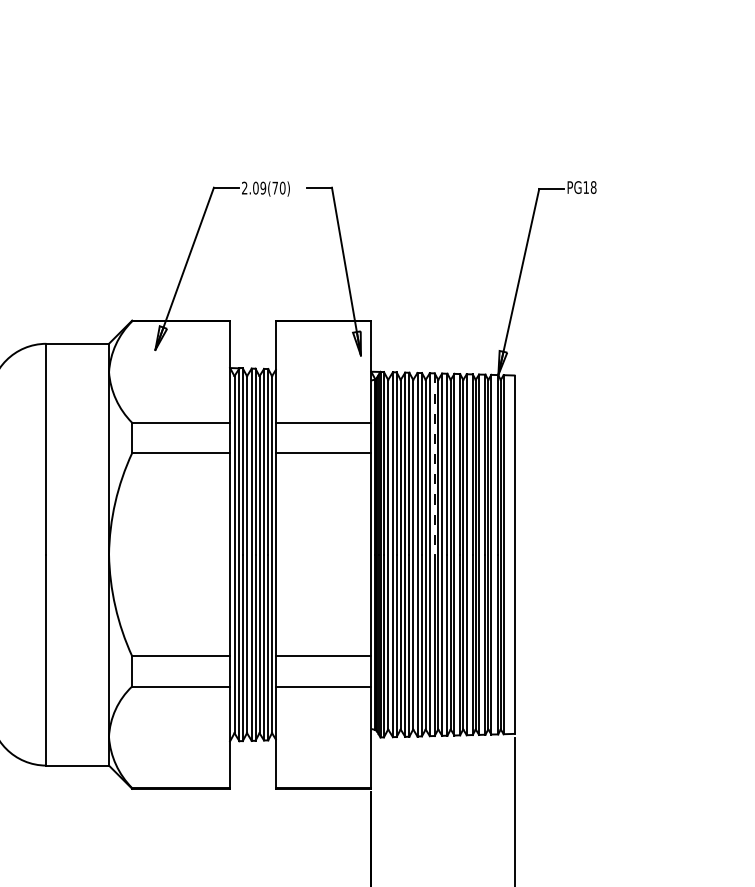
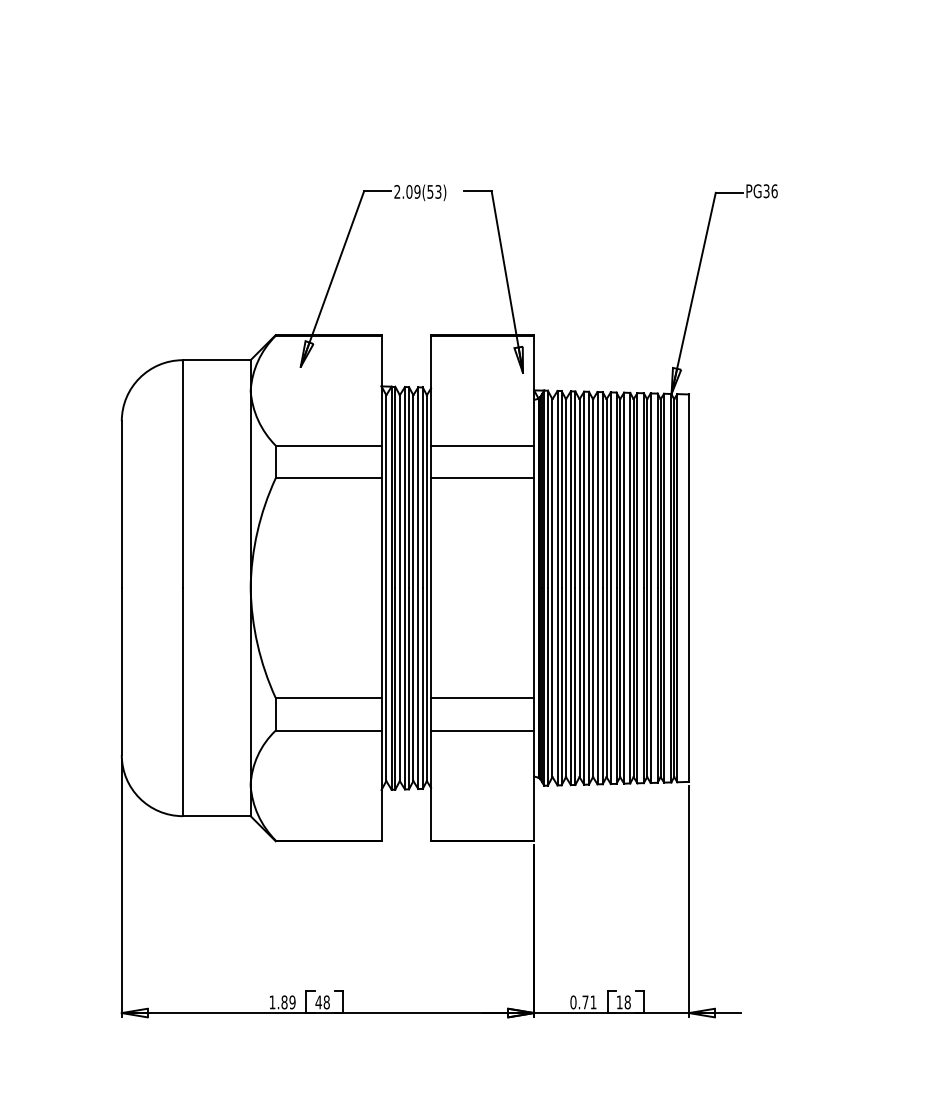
text: (279, 187) -> (434, 191), 2.09(70) -> 2.09(53)
text: (589, 187) -> (770, 191), PG18 -> PG36
line: (434, 464) -> (602, 490), dashed -> solid

